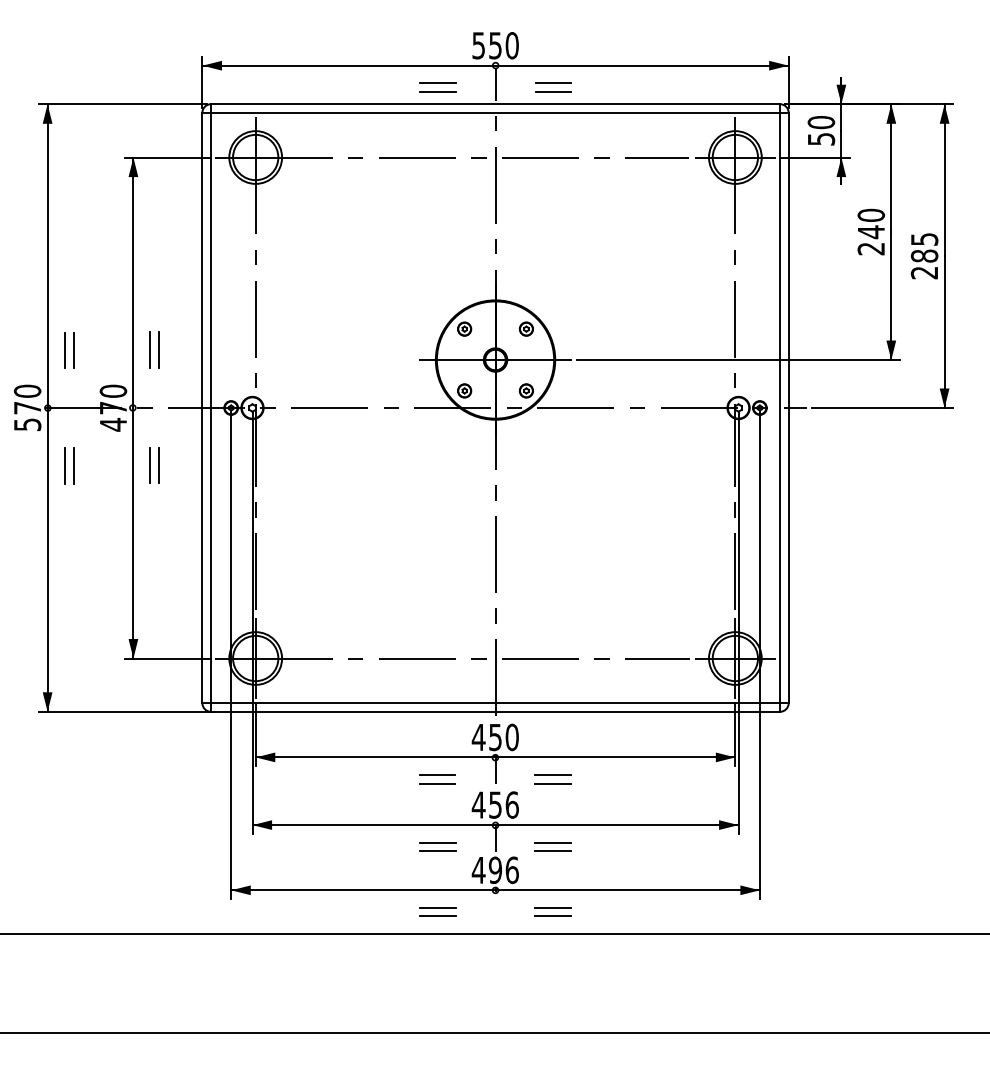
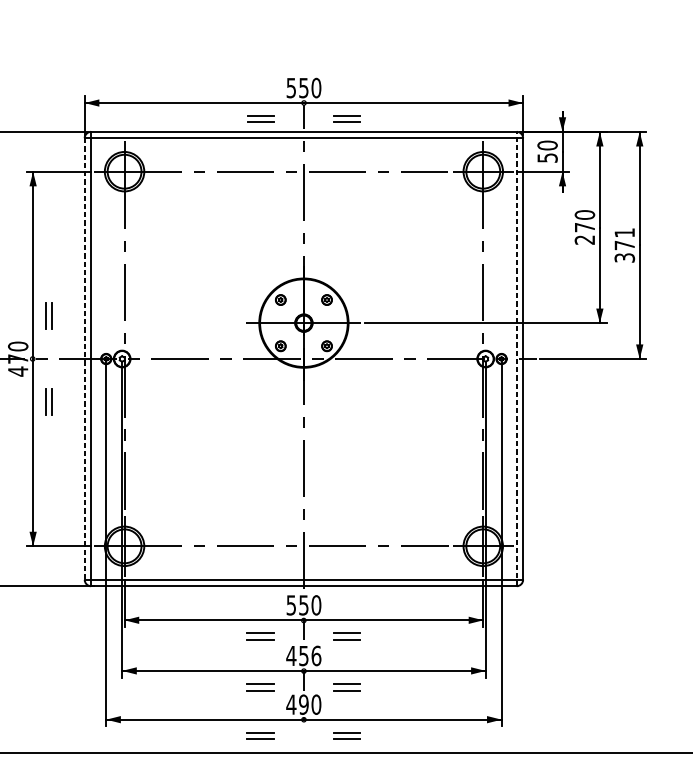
text: (871, 232) -> (585, 227), 240 -> 270
text: (924, 256) -> (624, 245), 285 -> 371
line: (202, 408) -> (84, 359), solid -> dashed
line: (780, 408) -> (517, 359), solid -> dashed
text: (478, 737) -> (291, 605), 450 -> 550
text: (511, 869) -> (315, 704), 496 -> 490

